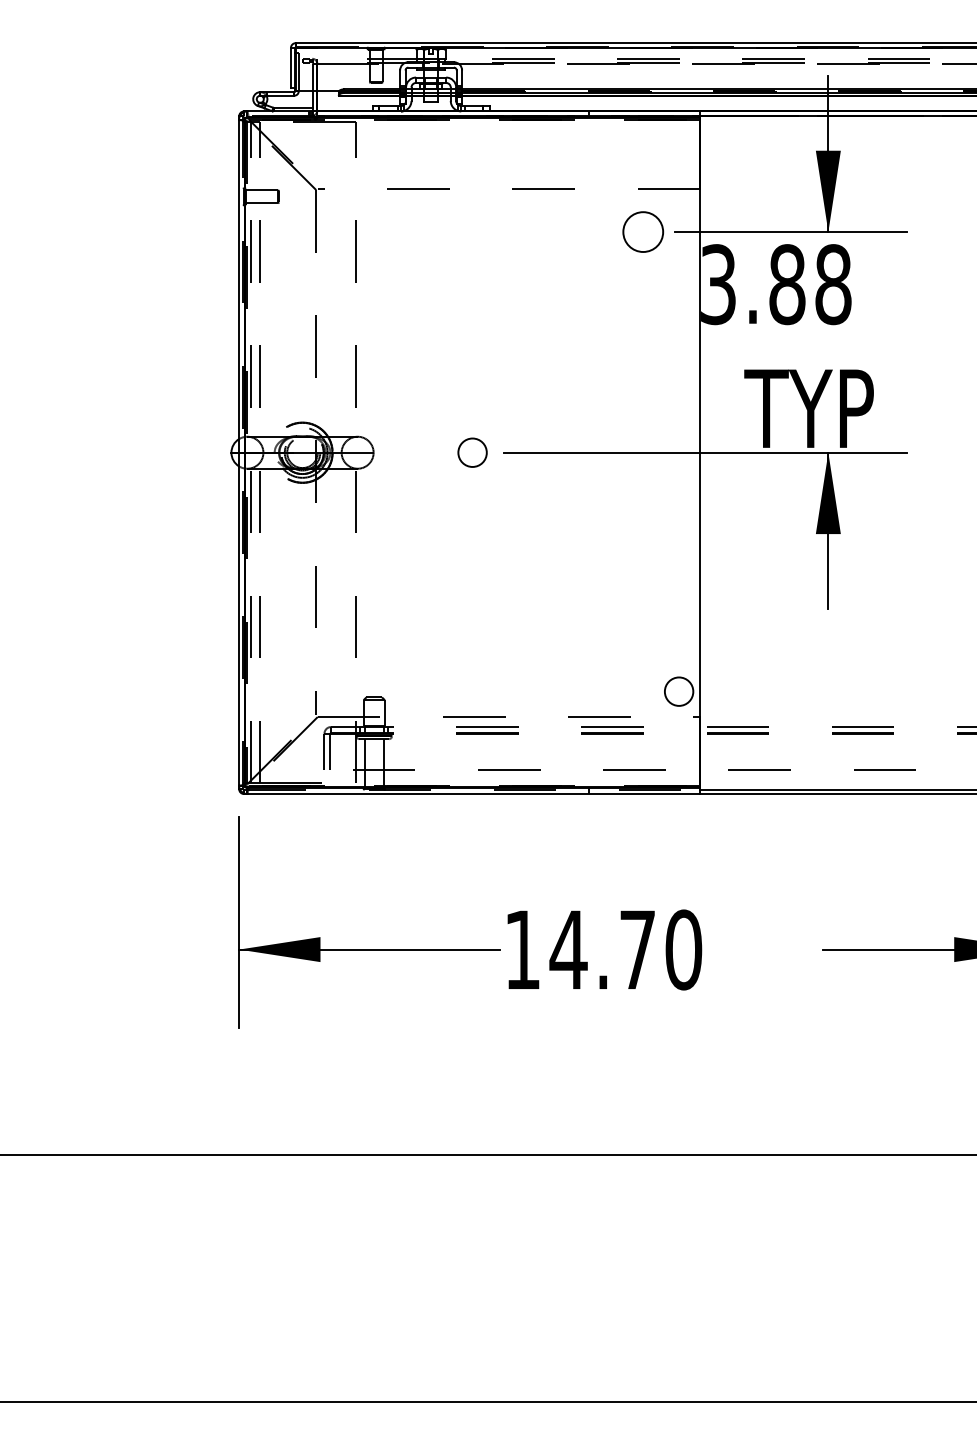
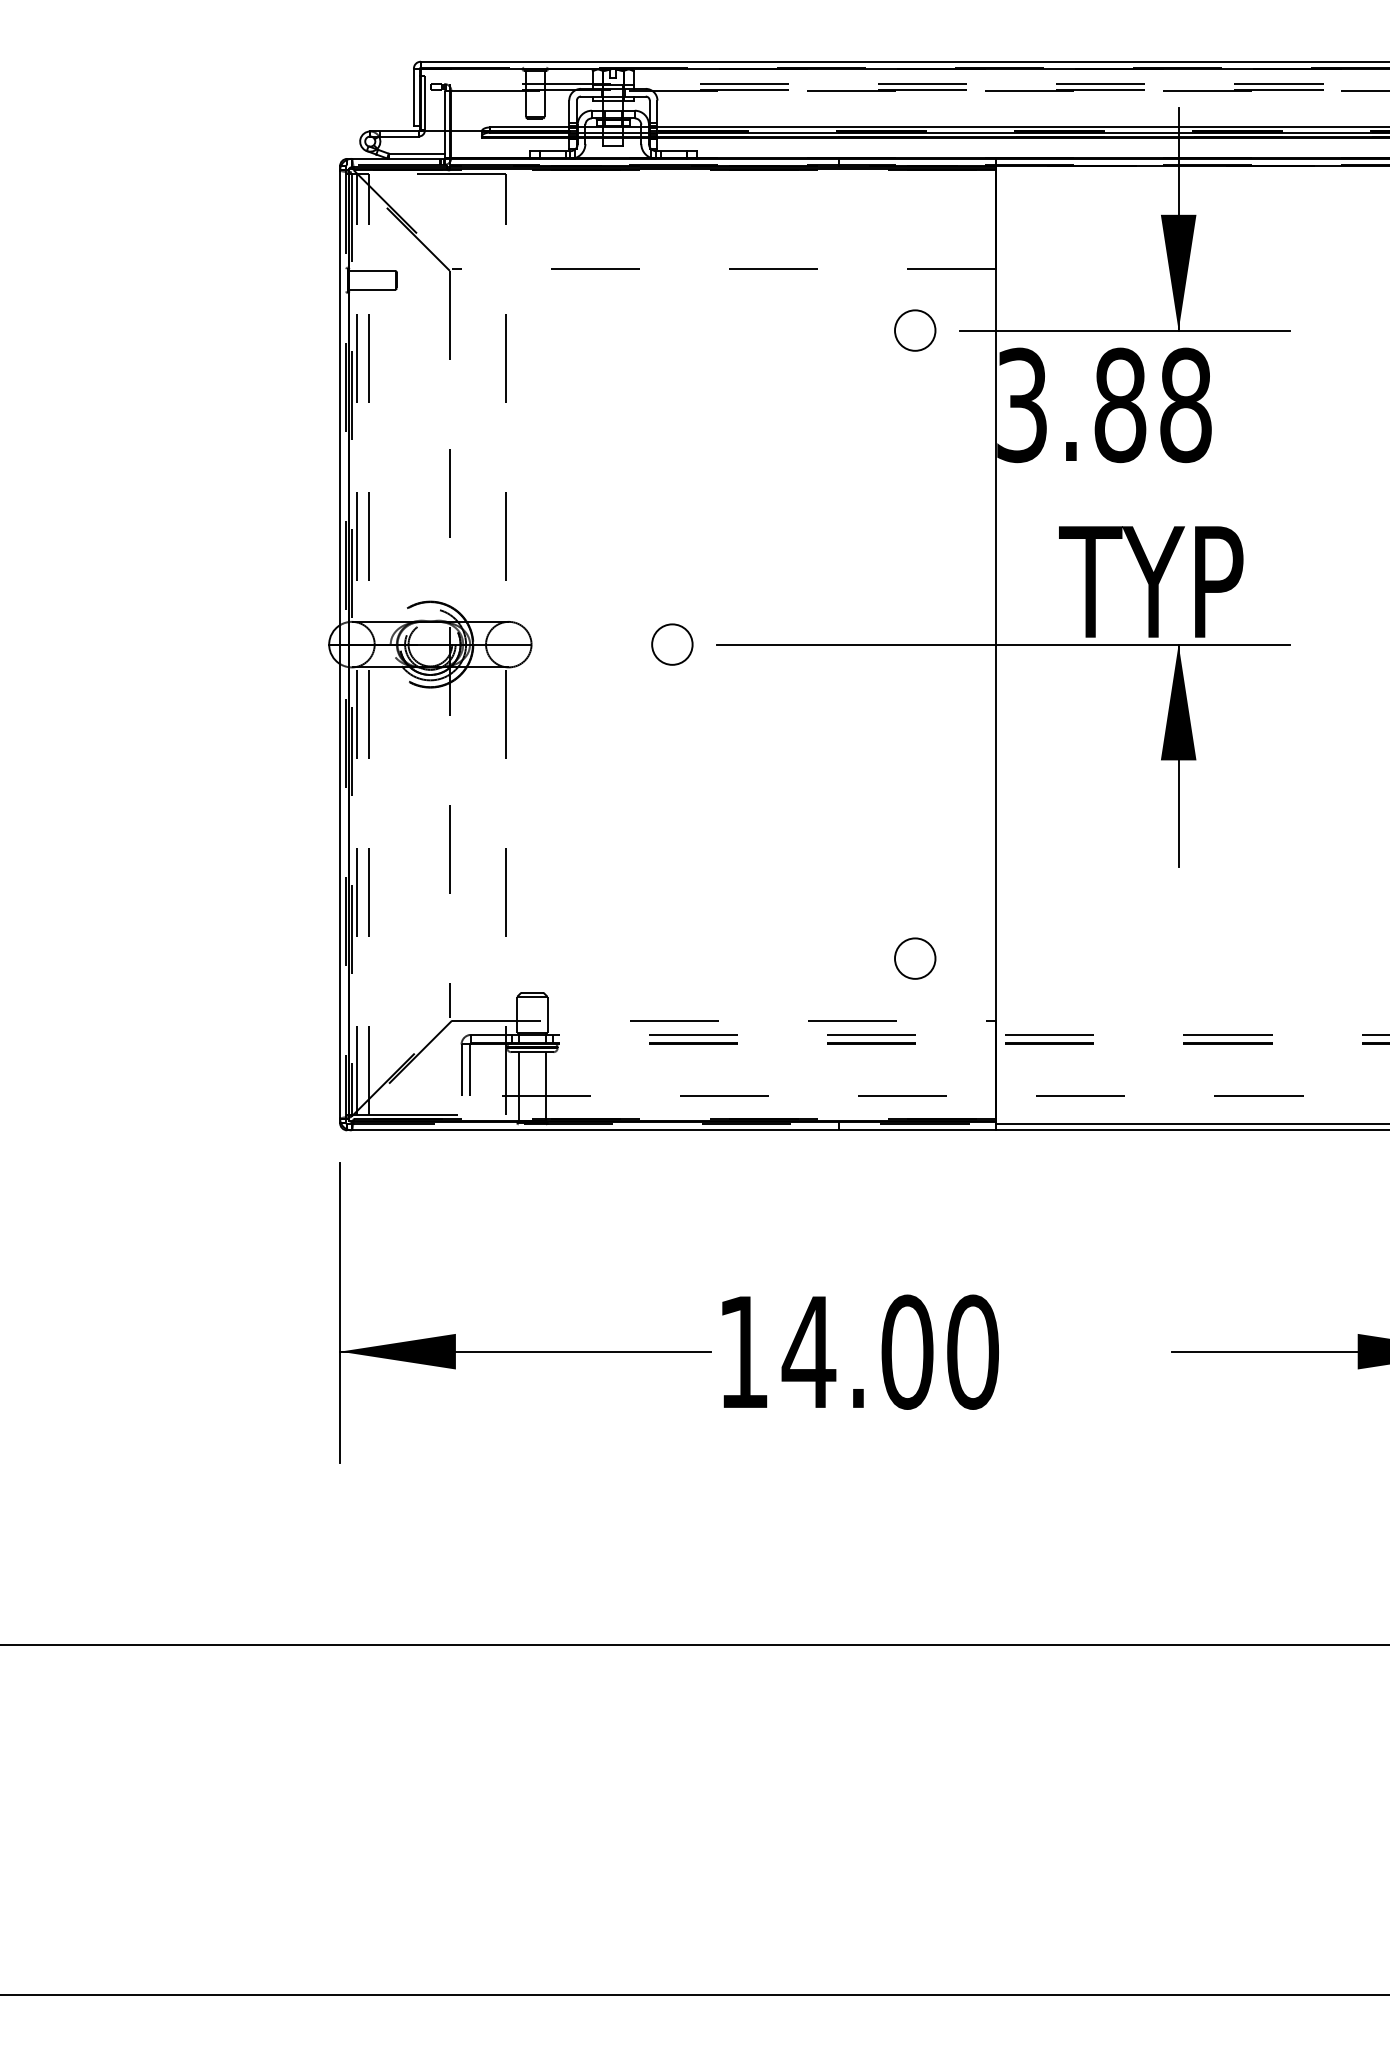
circle: (643, 232) -> (915, 330), size x0.71
circle: (679, 691) -> (915, 958), moved
text: (637, 949) -> (907, 1351), 14.70 -> 14.00

